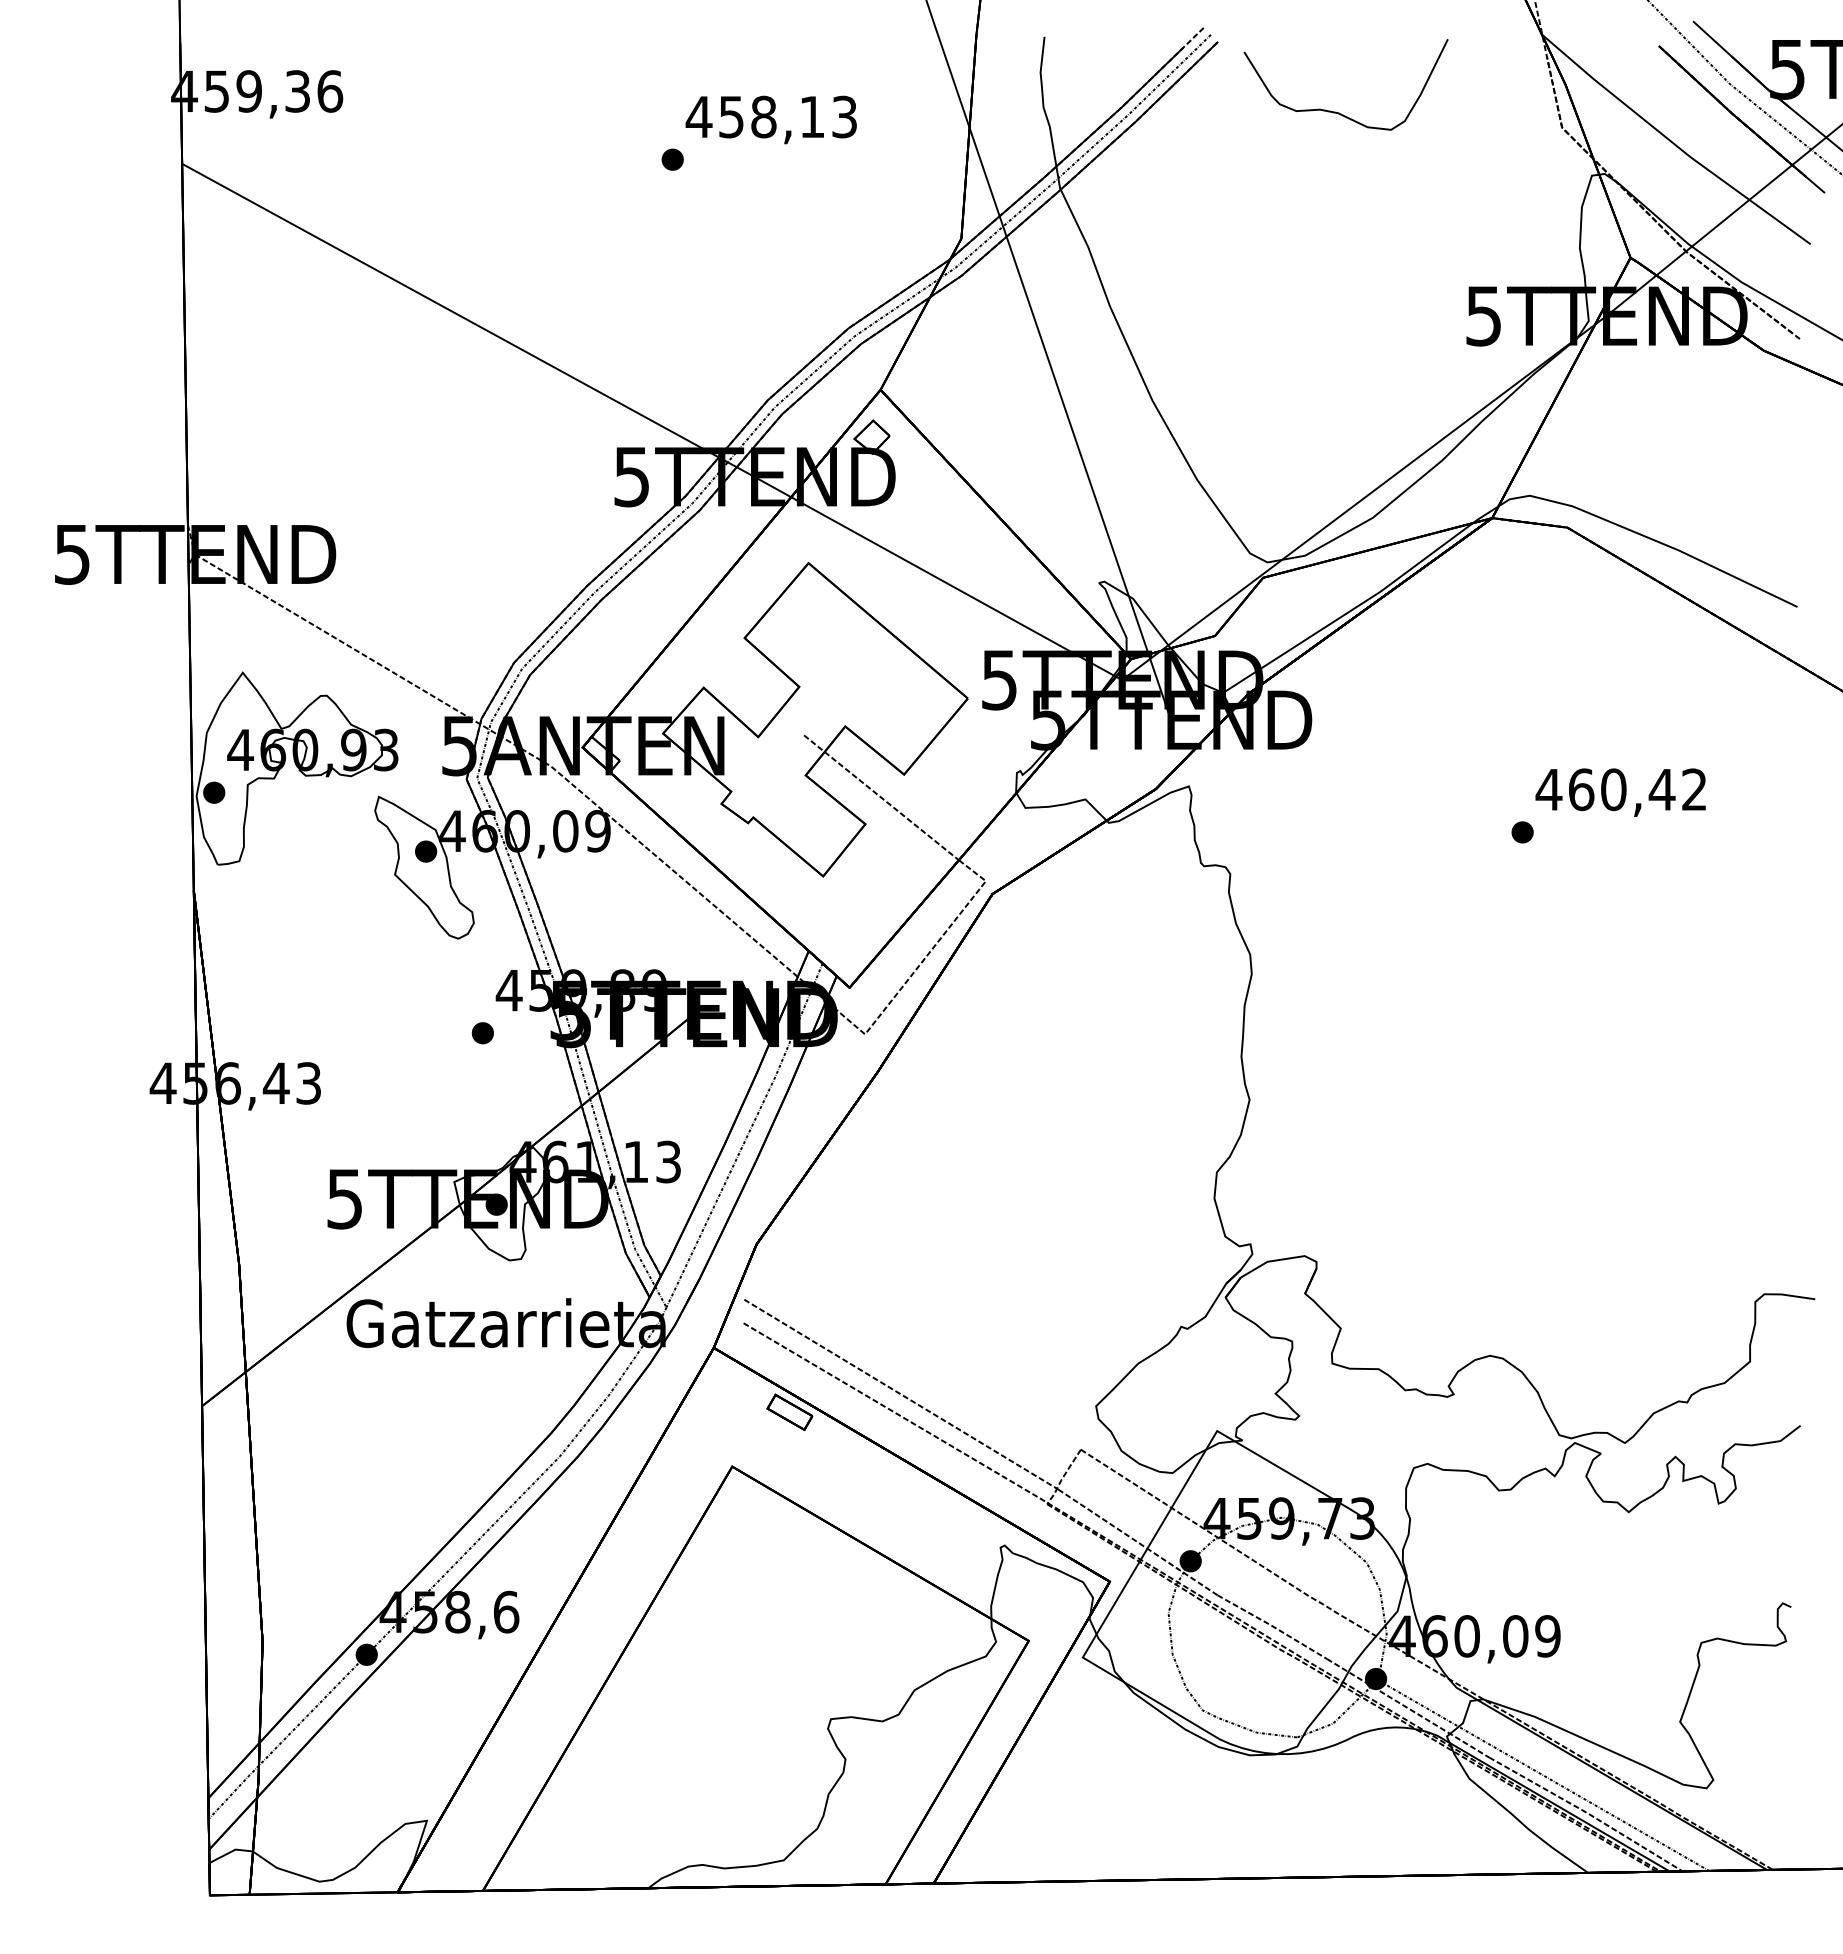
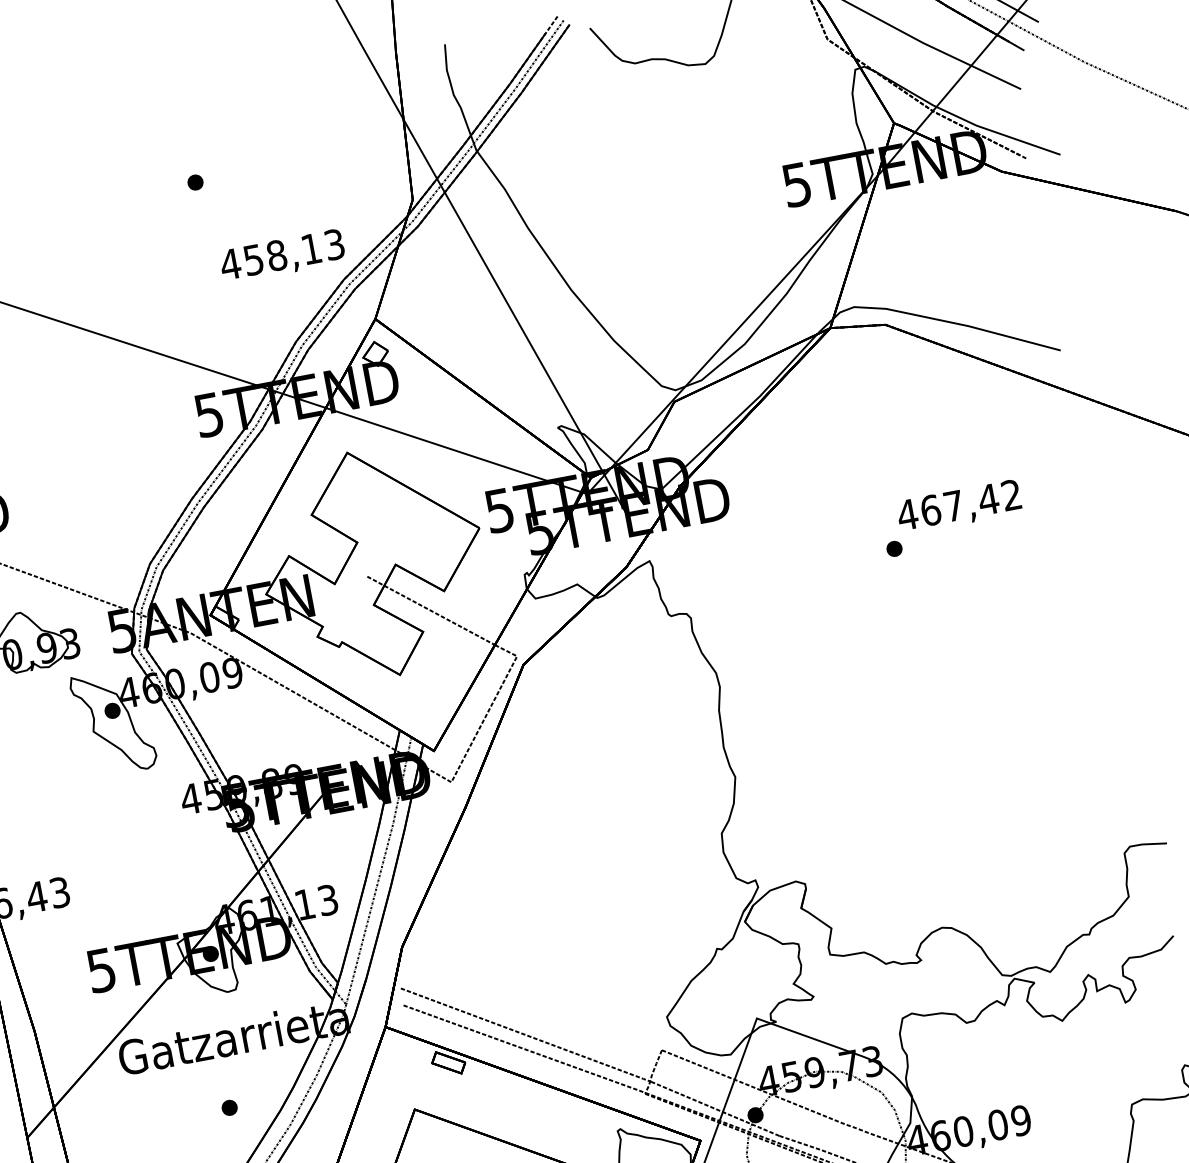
text: (770, 119) -> (281, 256), moved
text: (1613, 789) -> (953, 505), 460,42 -> 467,42
part: (482, 1033) -> (229, 1108), moved

